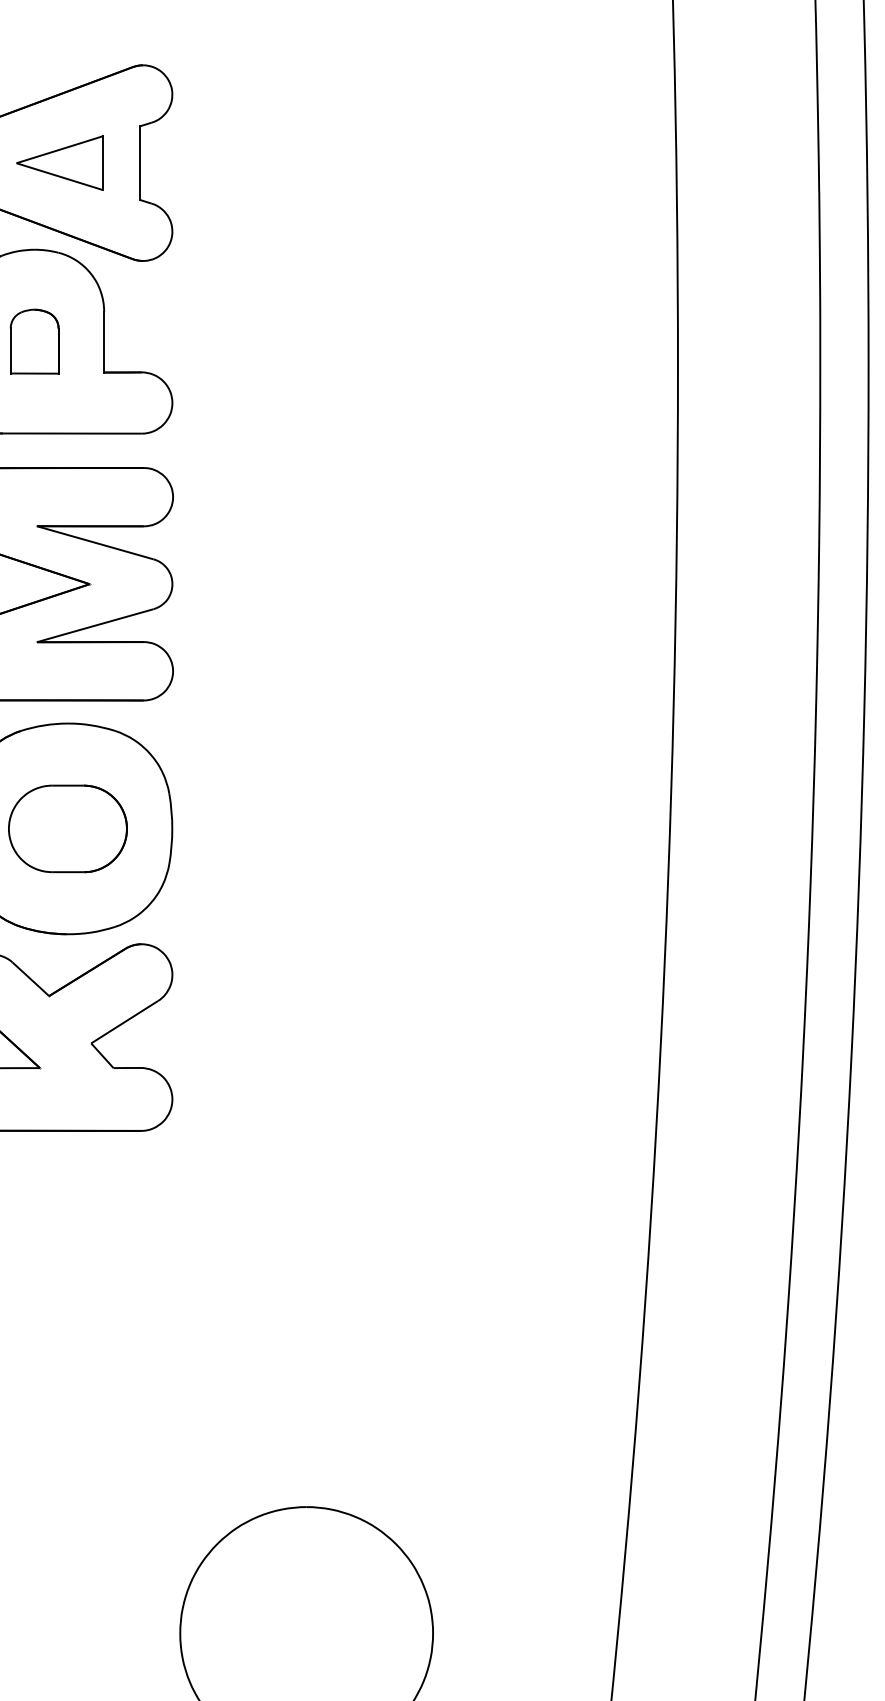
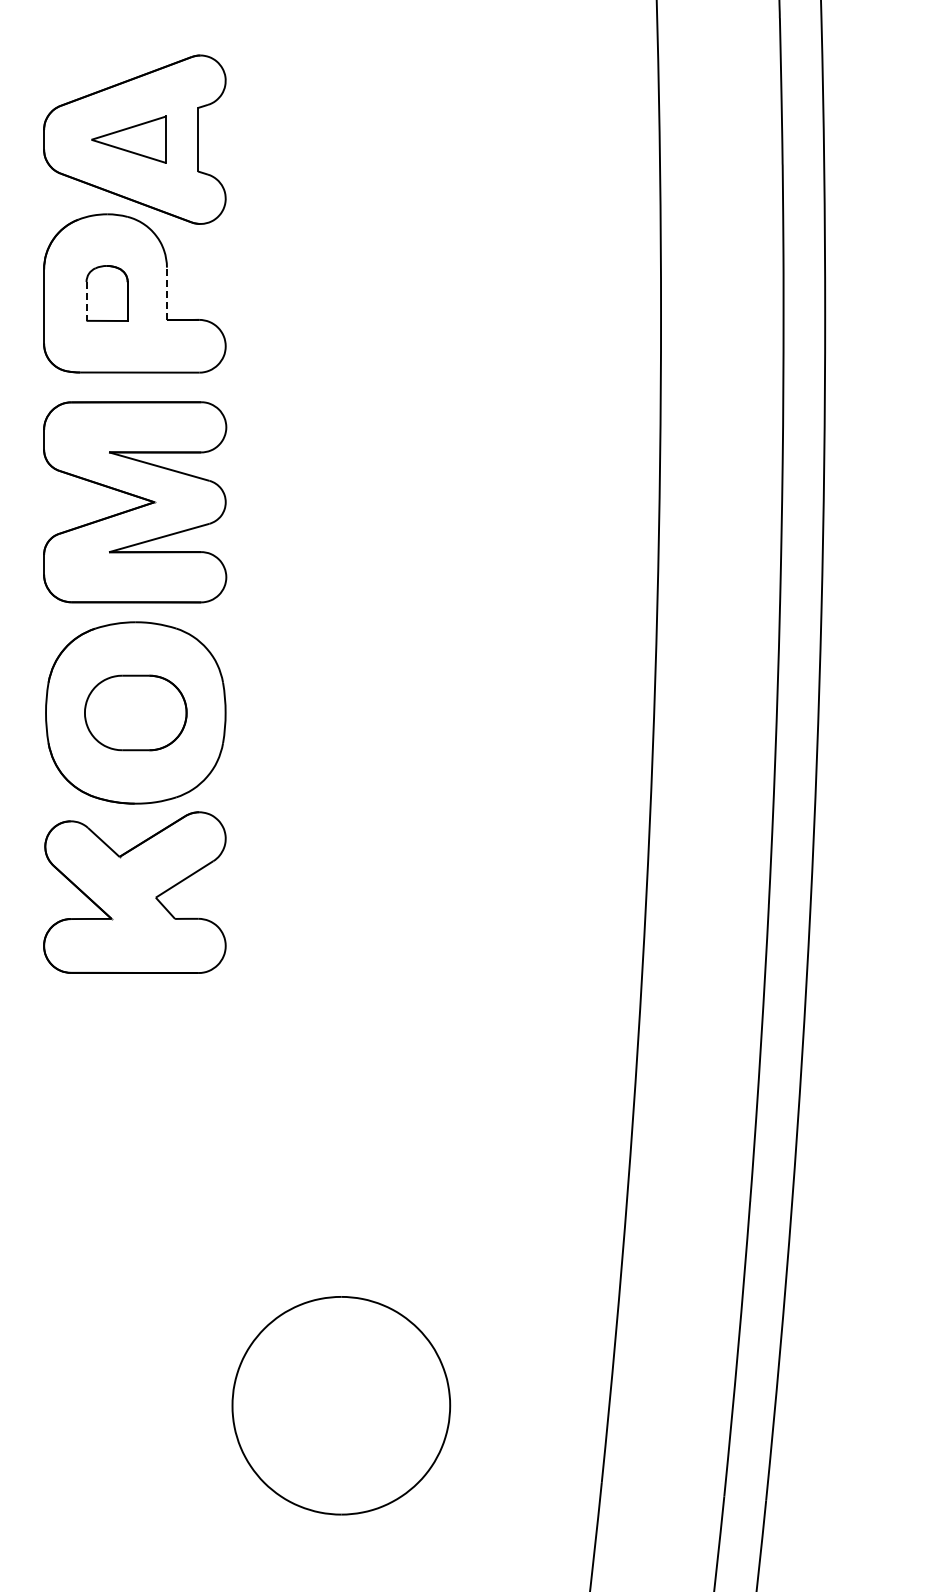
line: (103, 341) -> (166, 293), solid -> dashed
line: (10, 351) -> (86, 301), solid -> dashed

